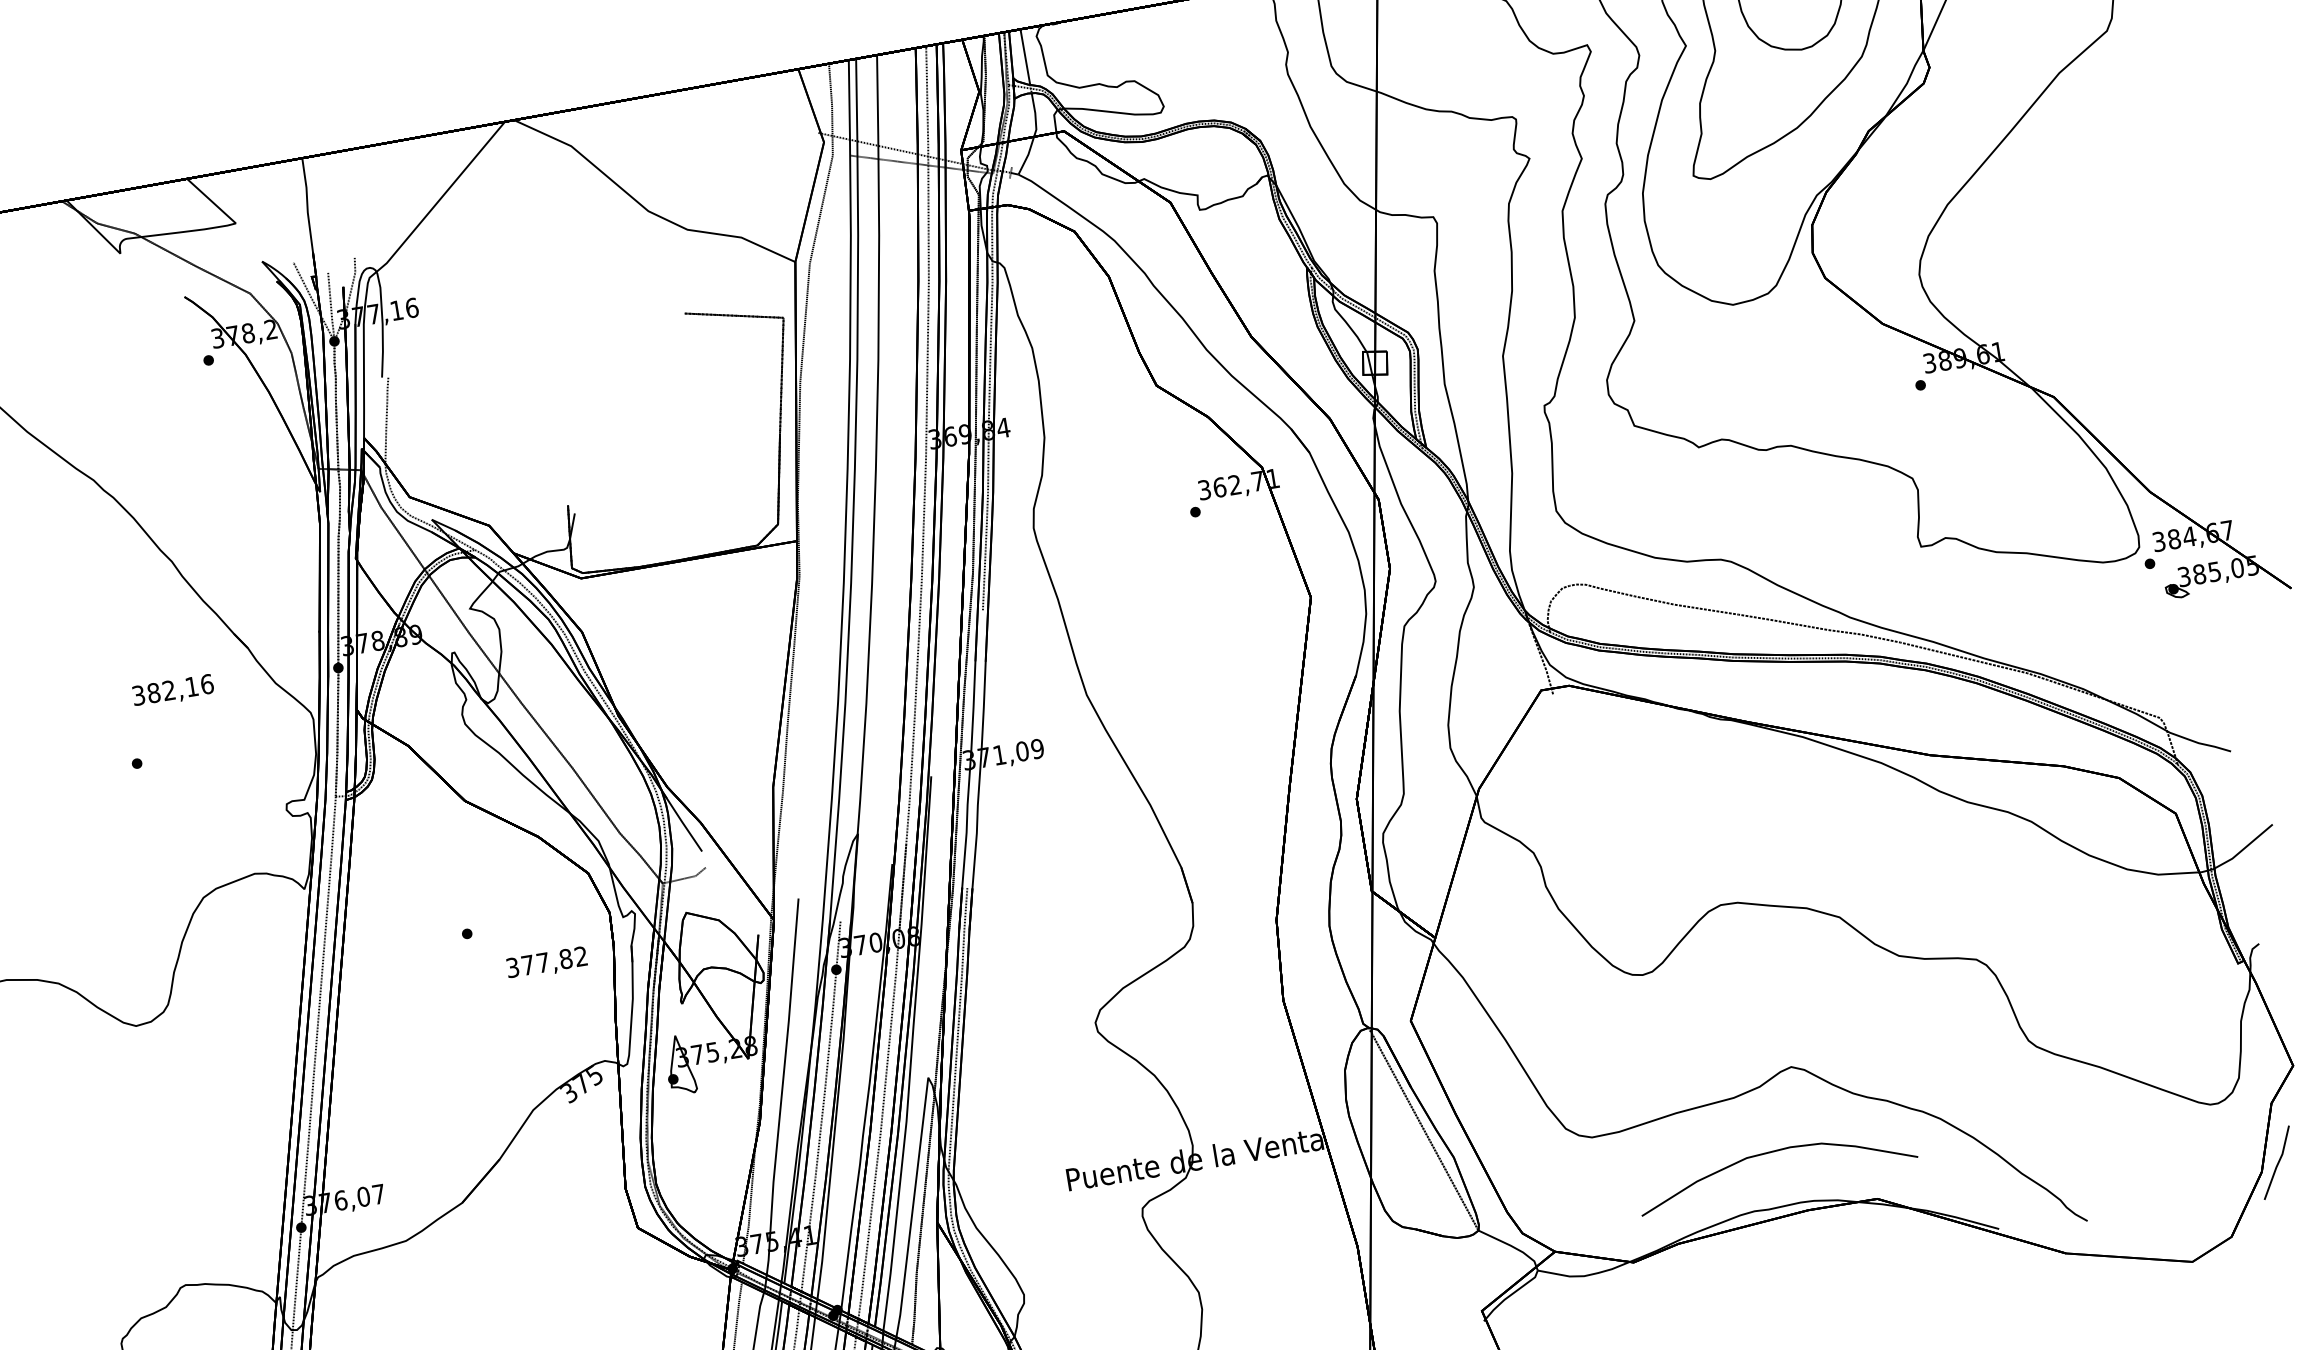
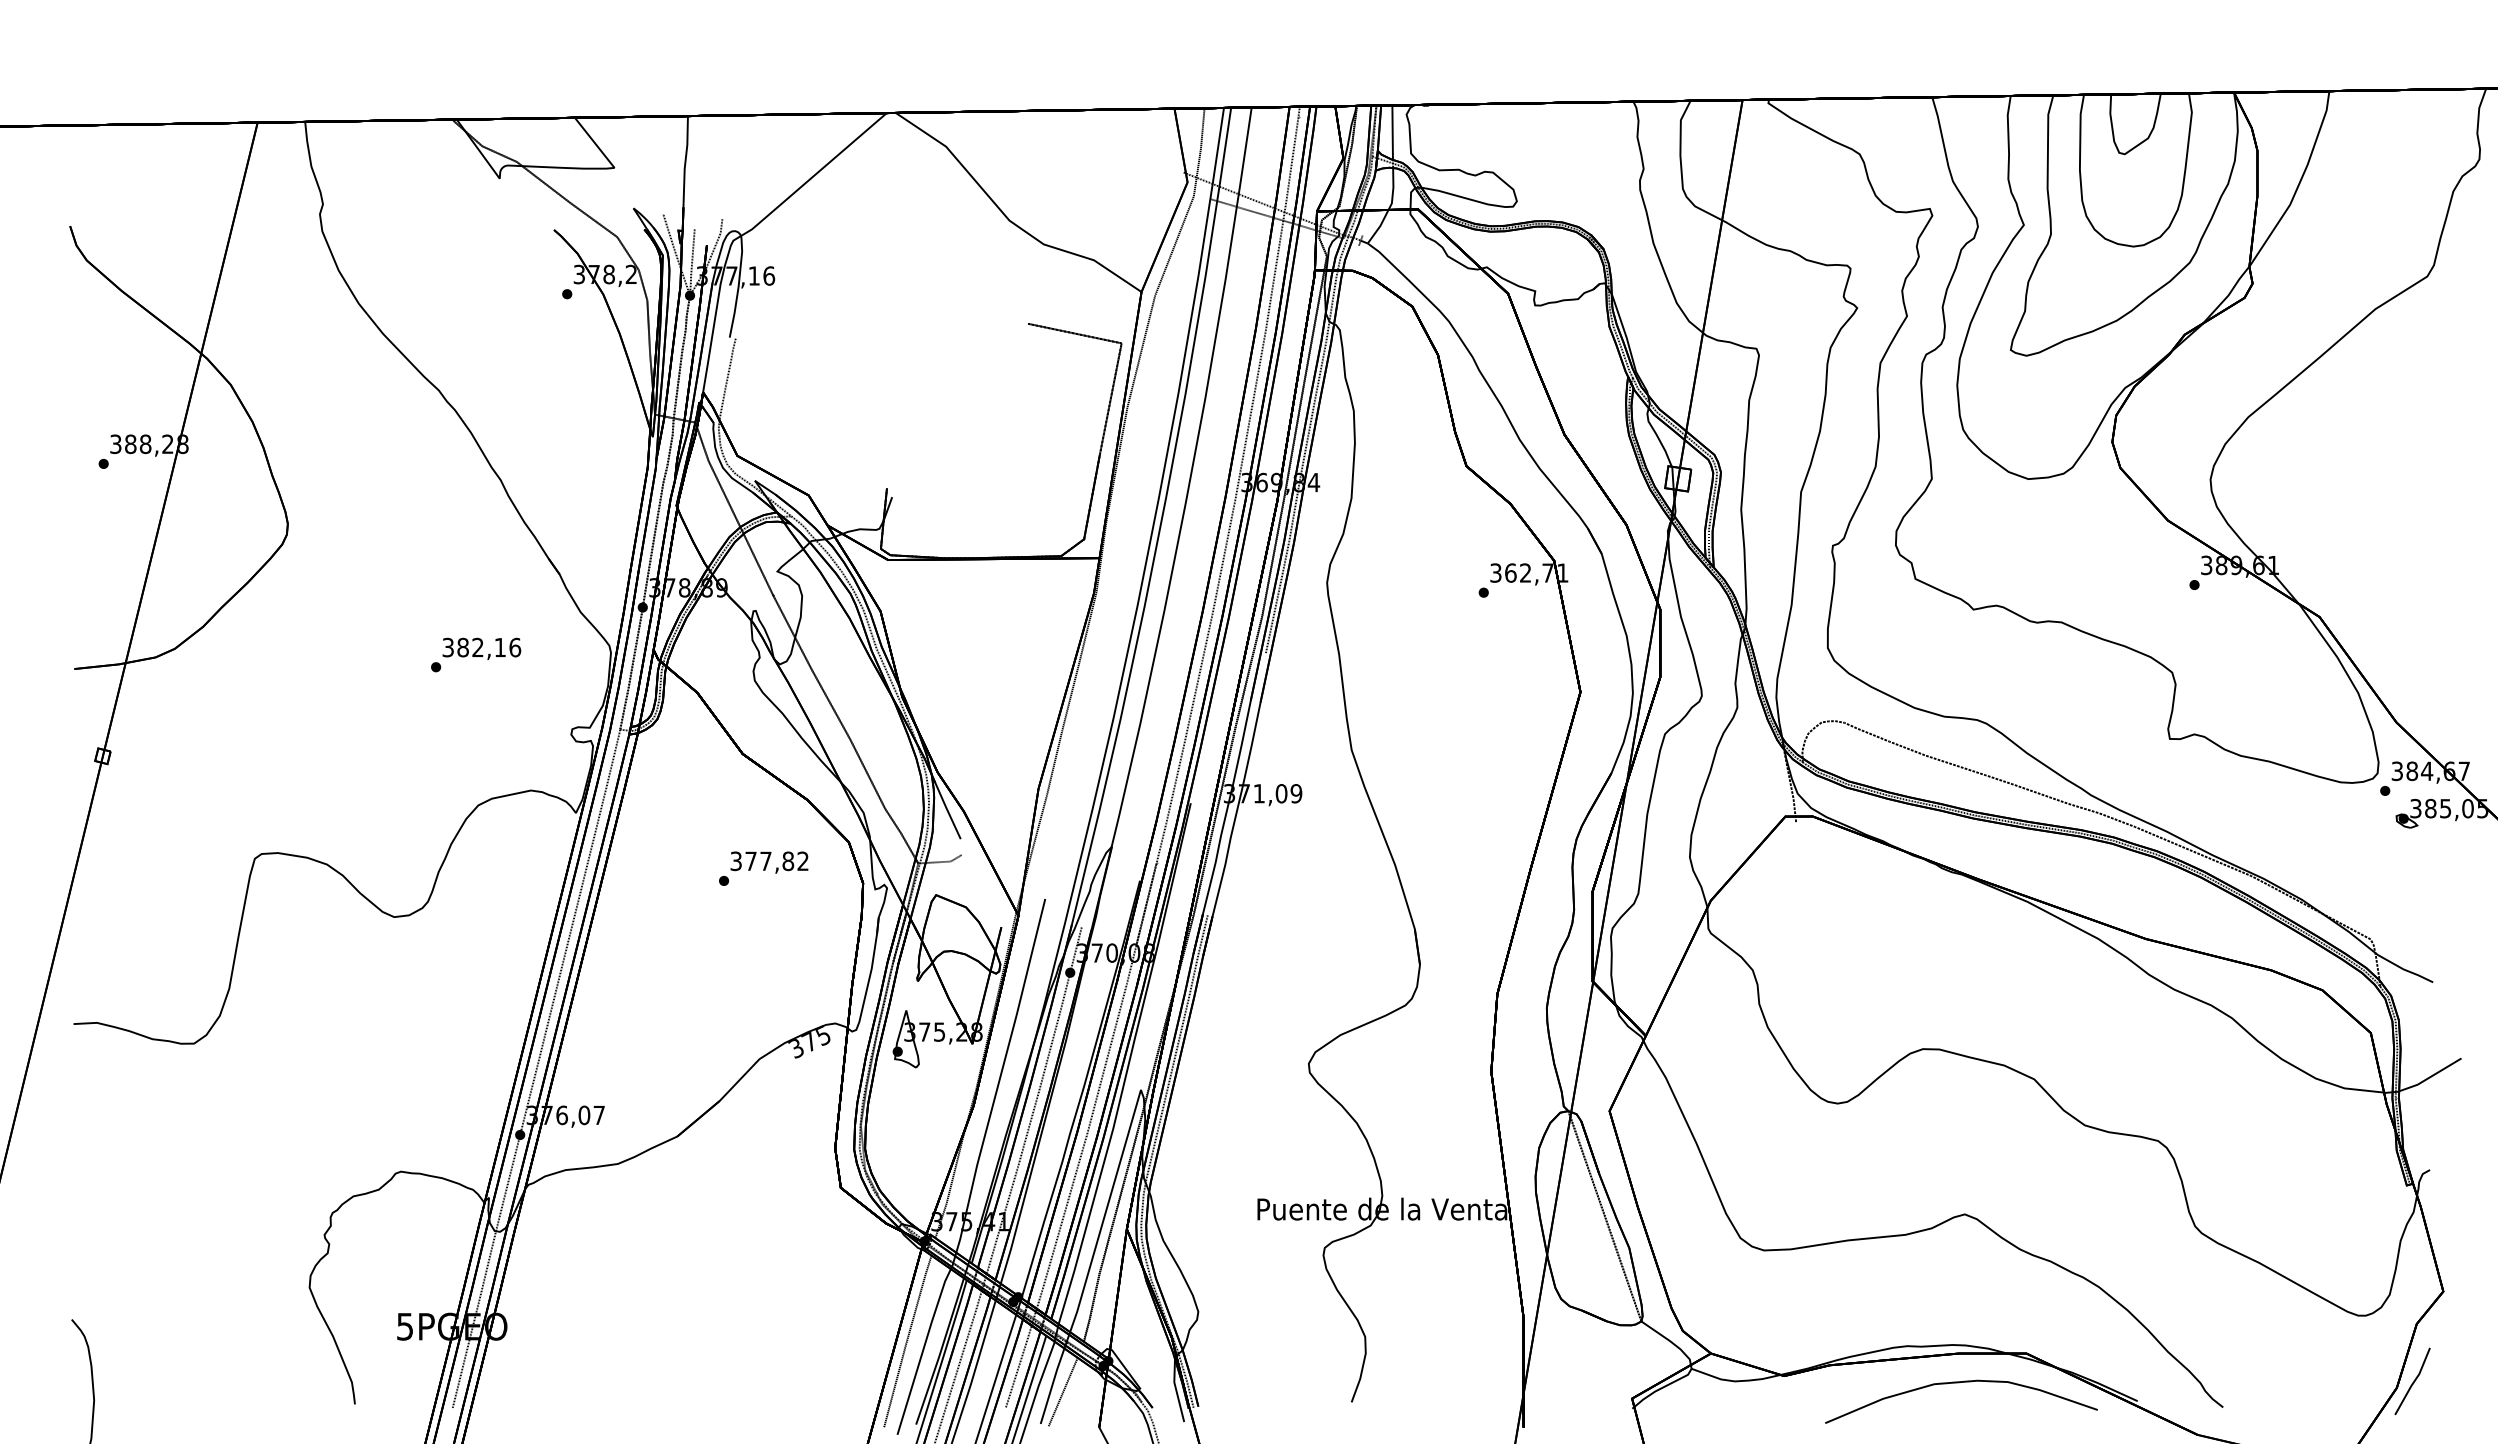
text: (172, 690) -> (481, 648), moved
text: (547, 963) -> (769, 862), moved
curve: (1772, 1153) -> (1959, 1383), moved

